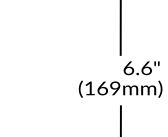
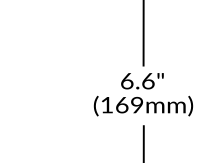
text: (141, 68) -> (142, 81), moved

